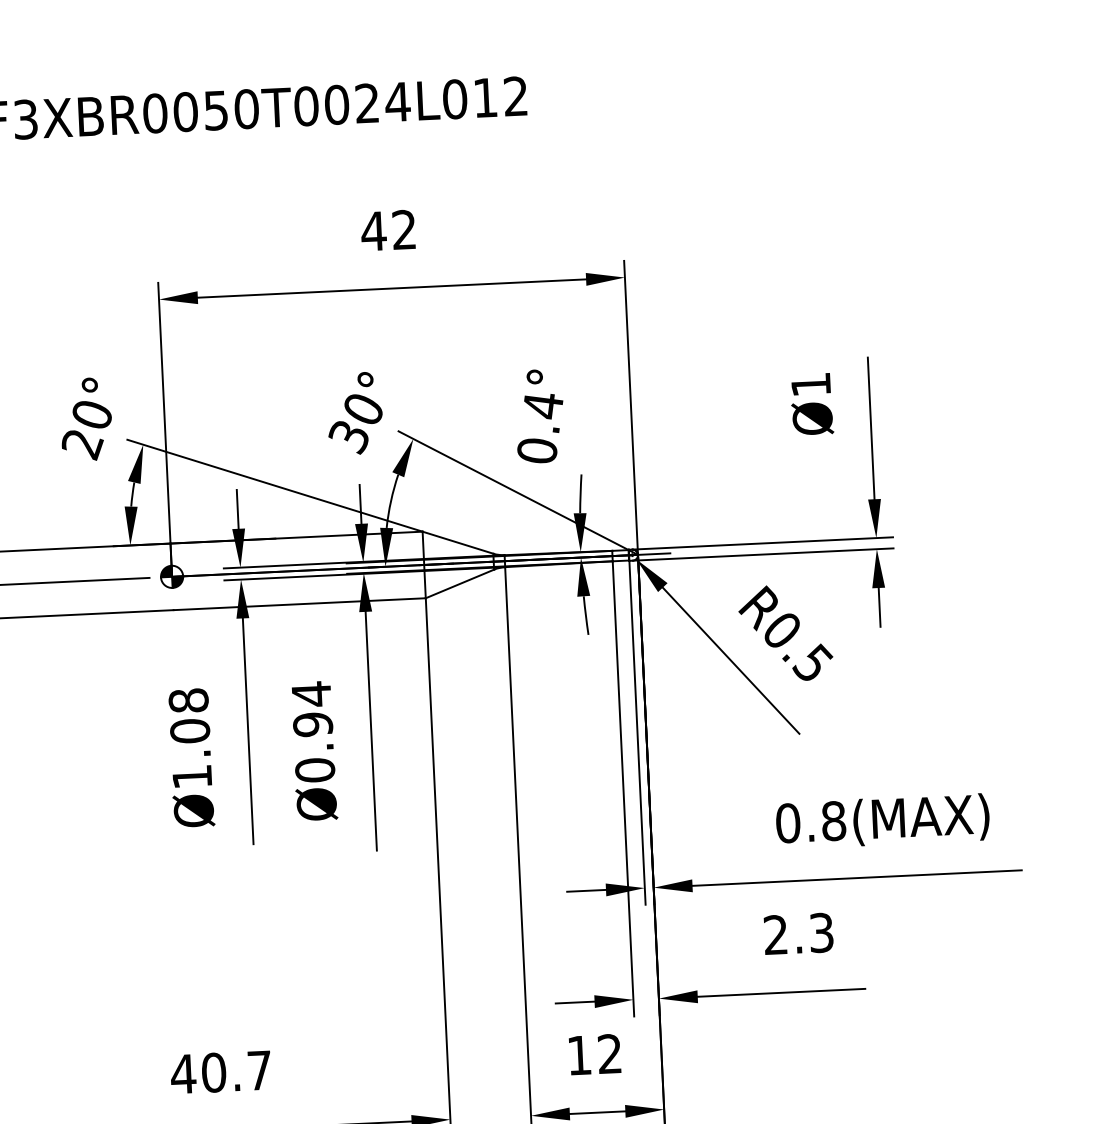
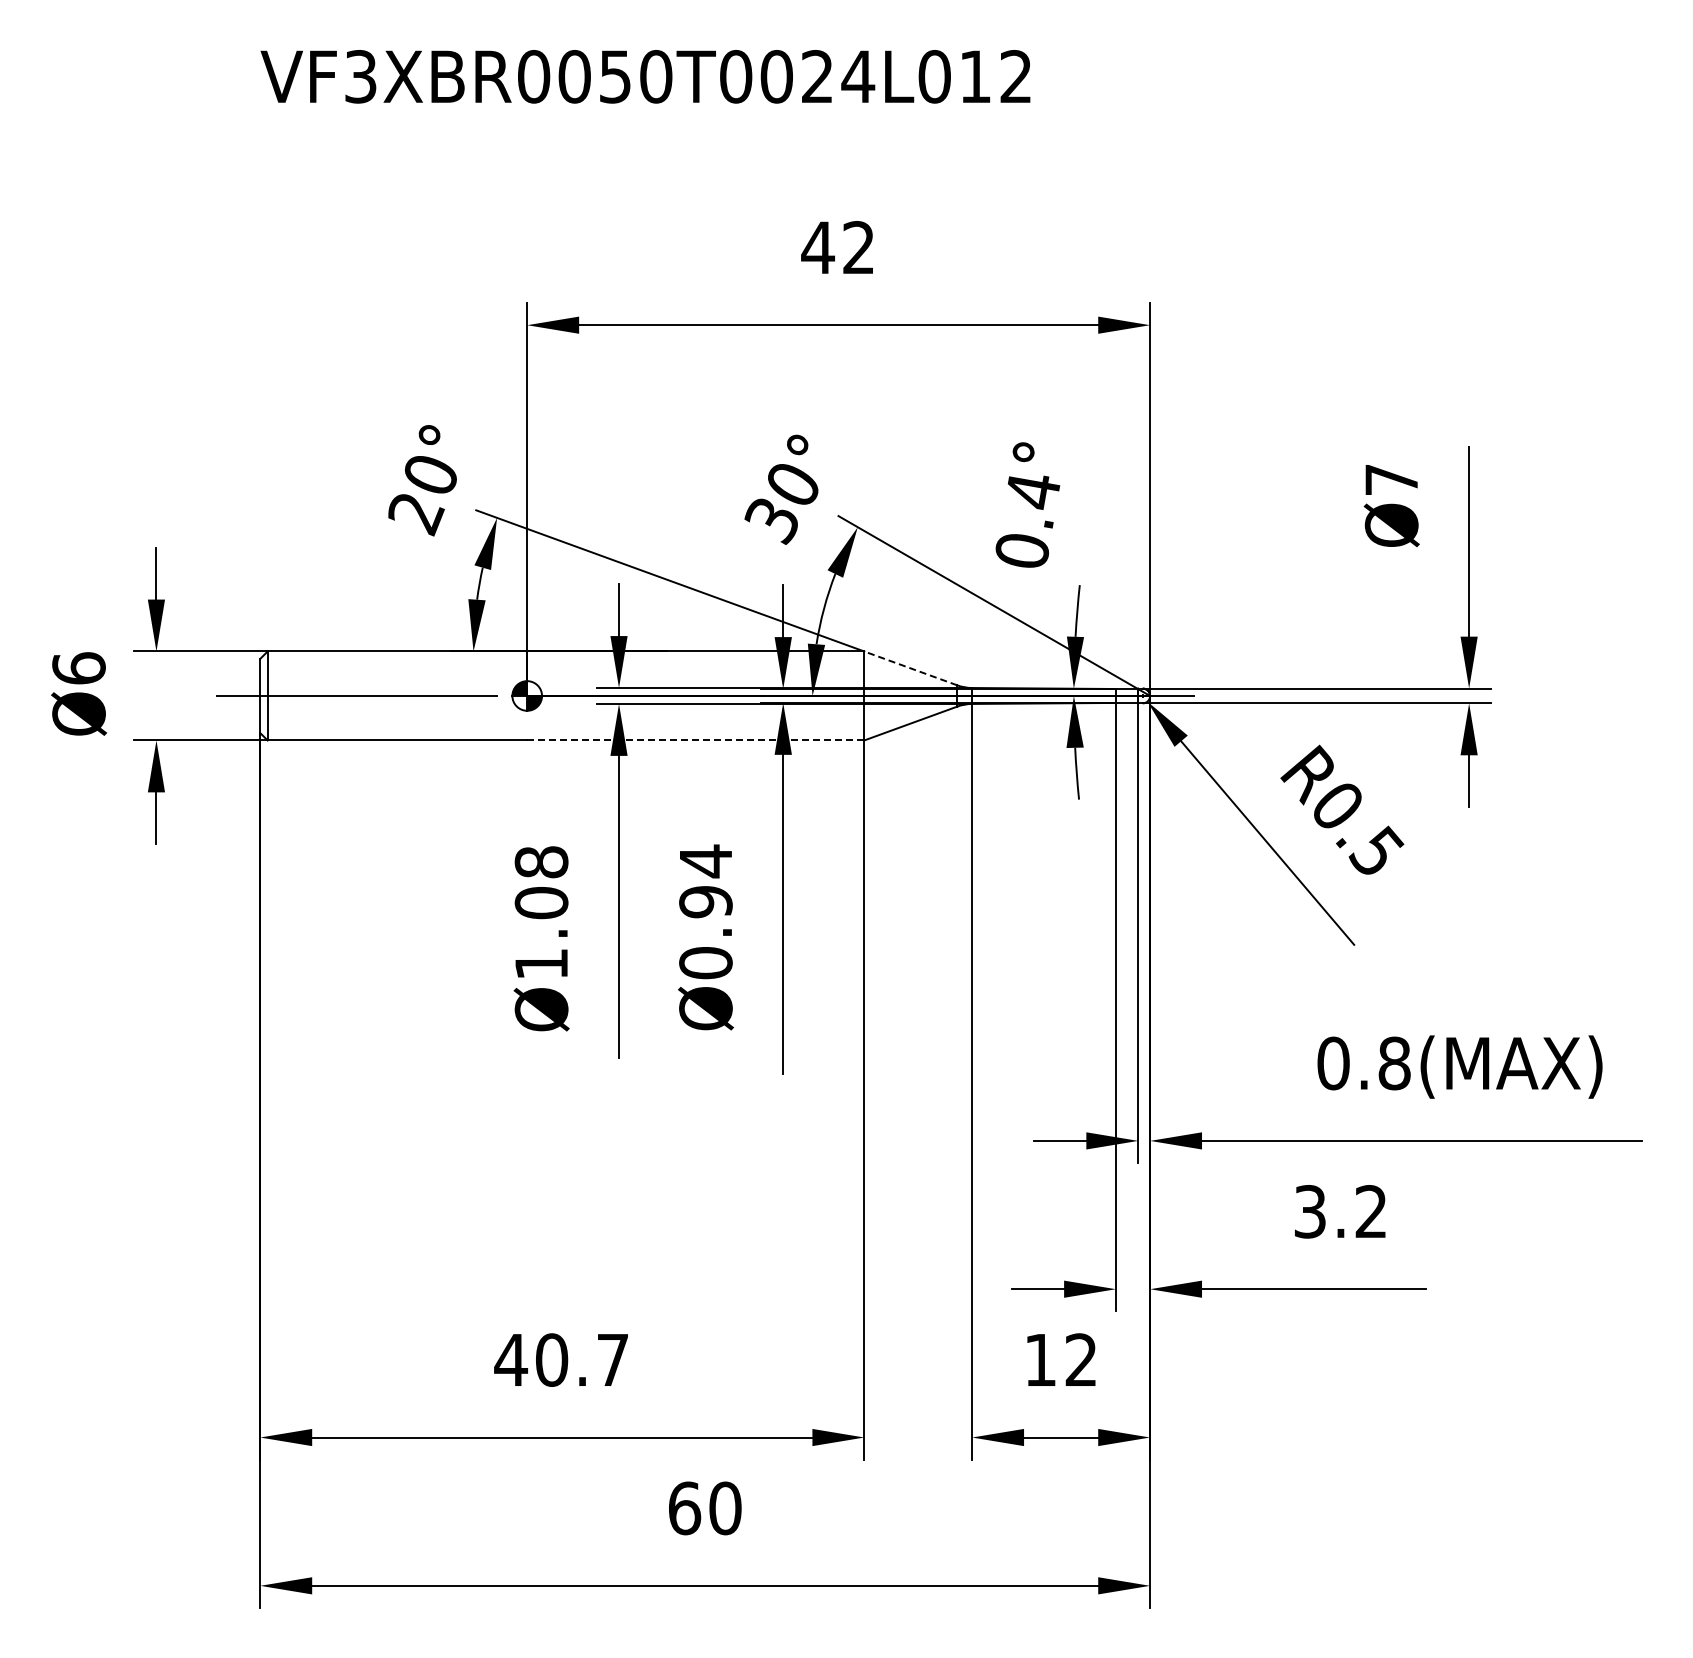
text: (810, 384) -> (1391, 479), Ø1 -> Ø7
line: (457, 542) -> (910, 668), solid -> dashed
line: (299, 604) -> (695, 740), solid -> dashed
text: (798, 933) -> (1340, 1211), 2.3 -> 3.2

